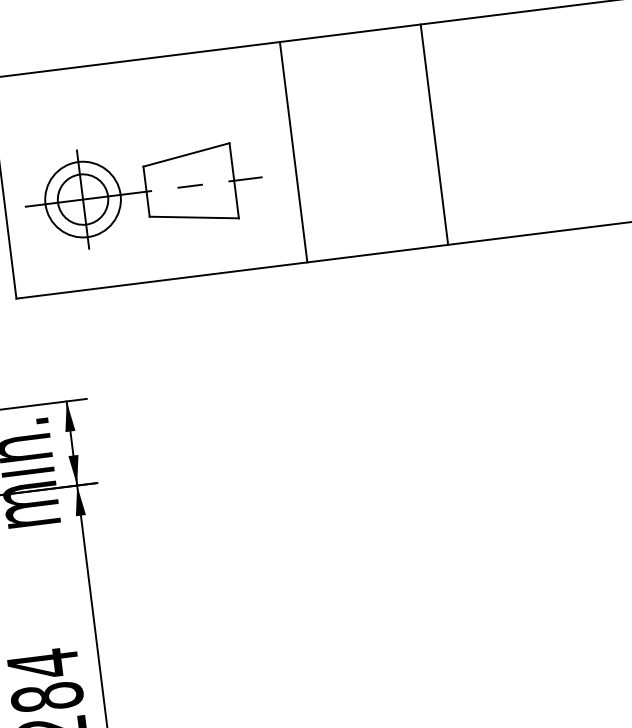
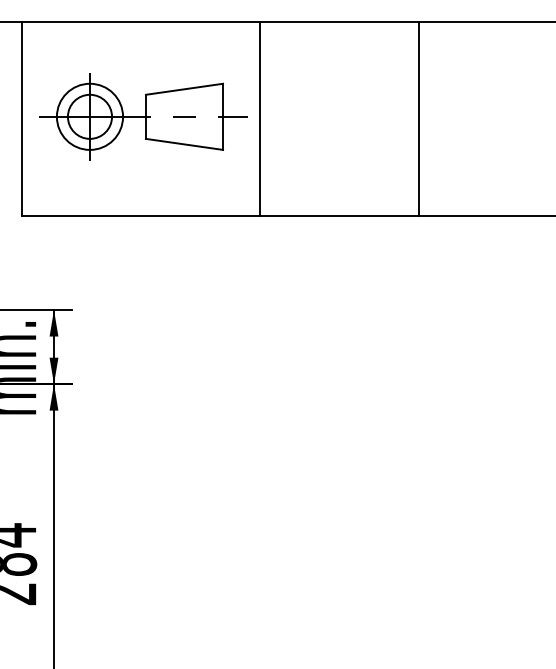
line: (434, 134) -> (418, 118), moved
line: (293, 152) -> (259, 118), moved
part: (143, 191) -> (143, 116), moved

